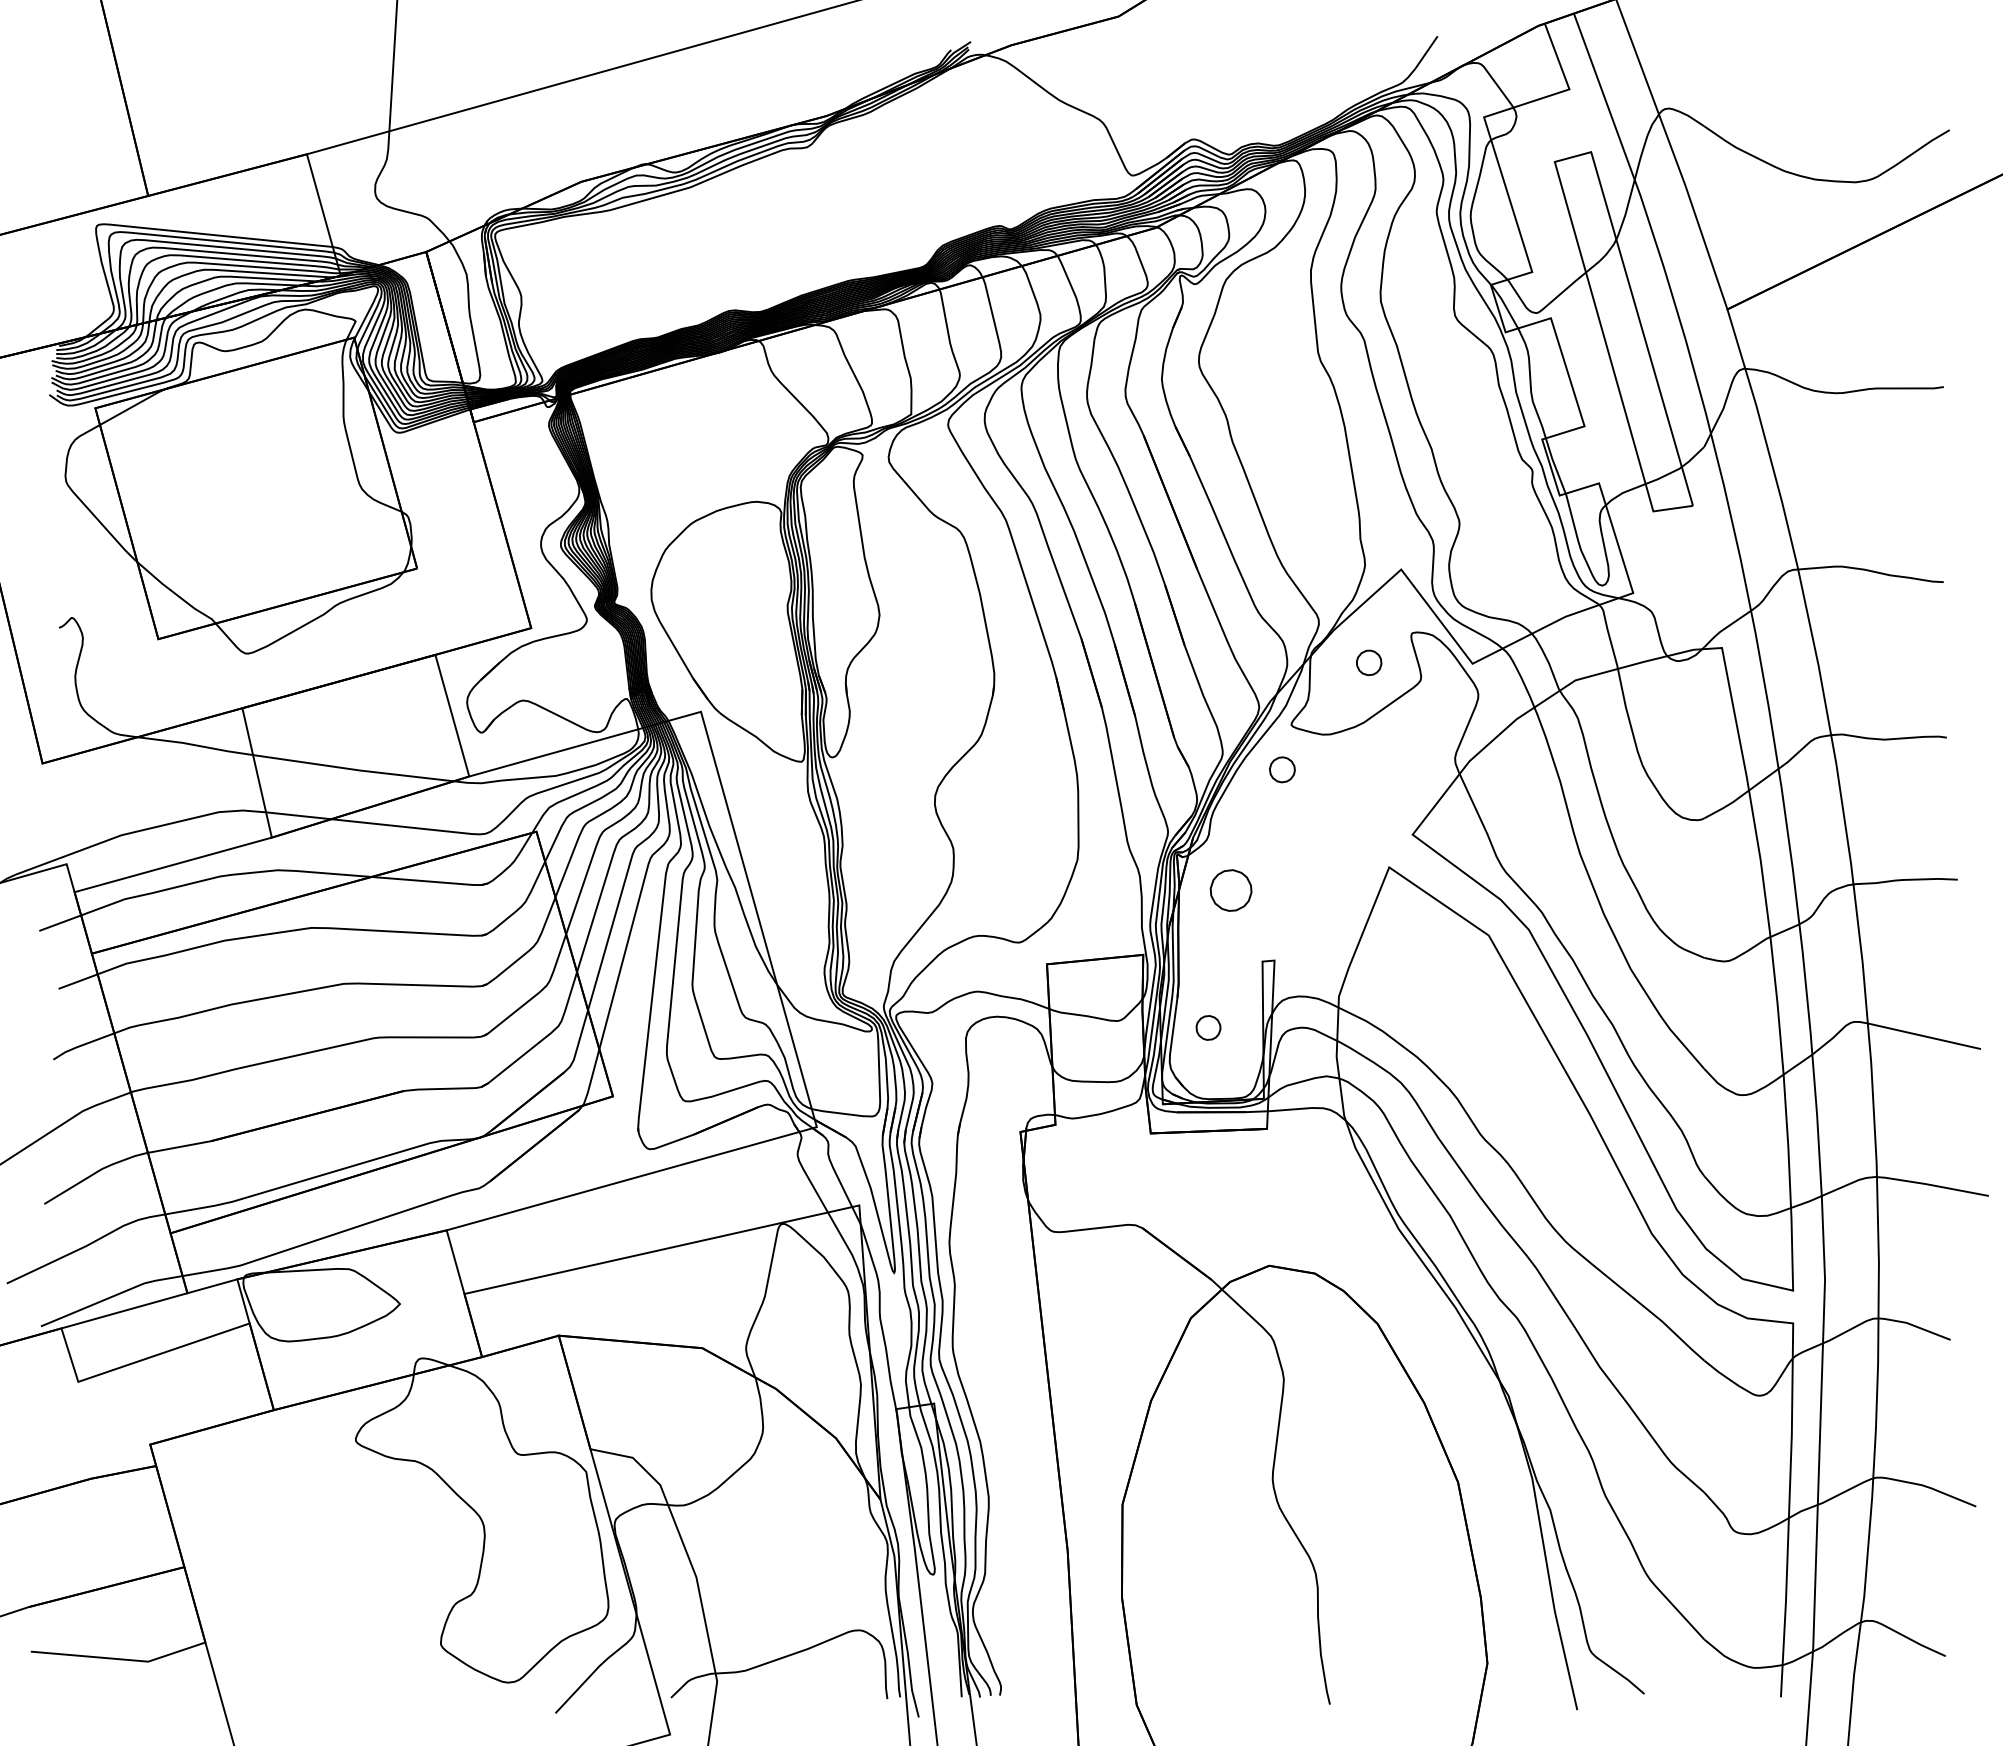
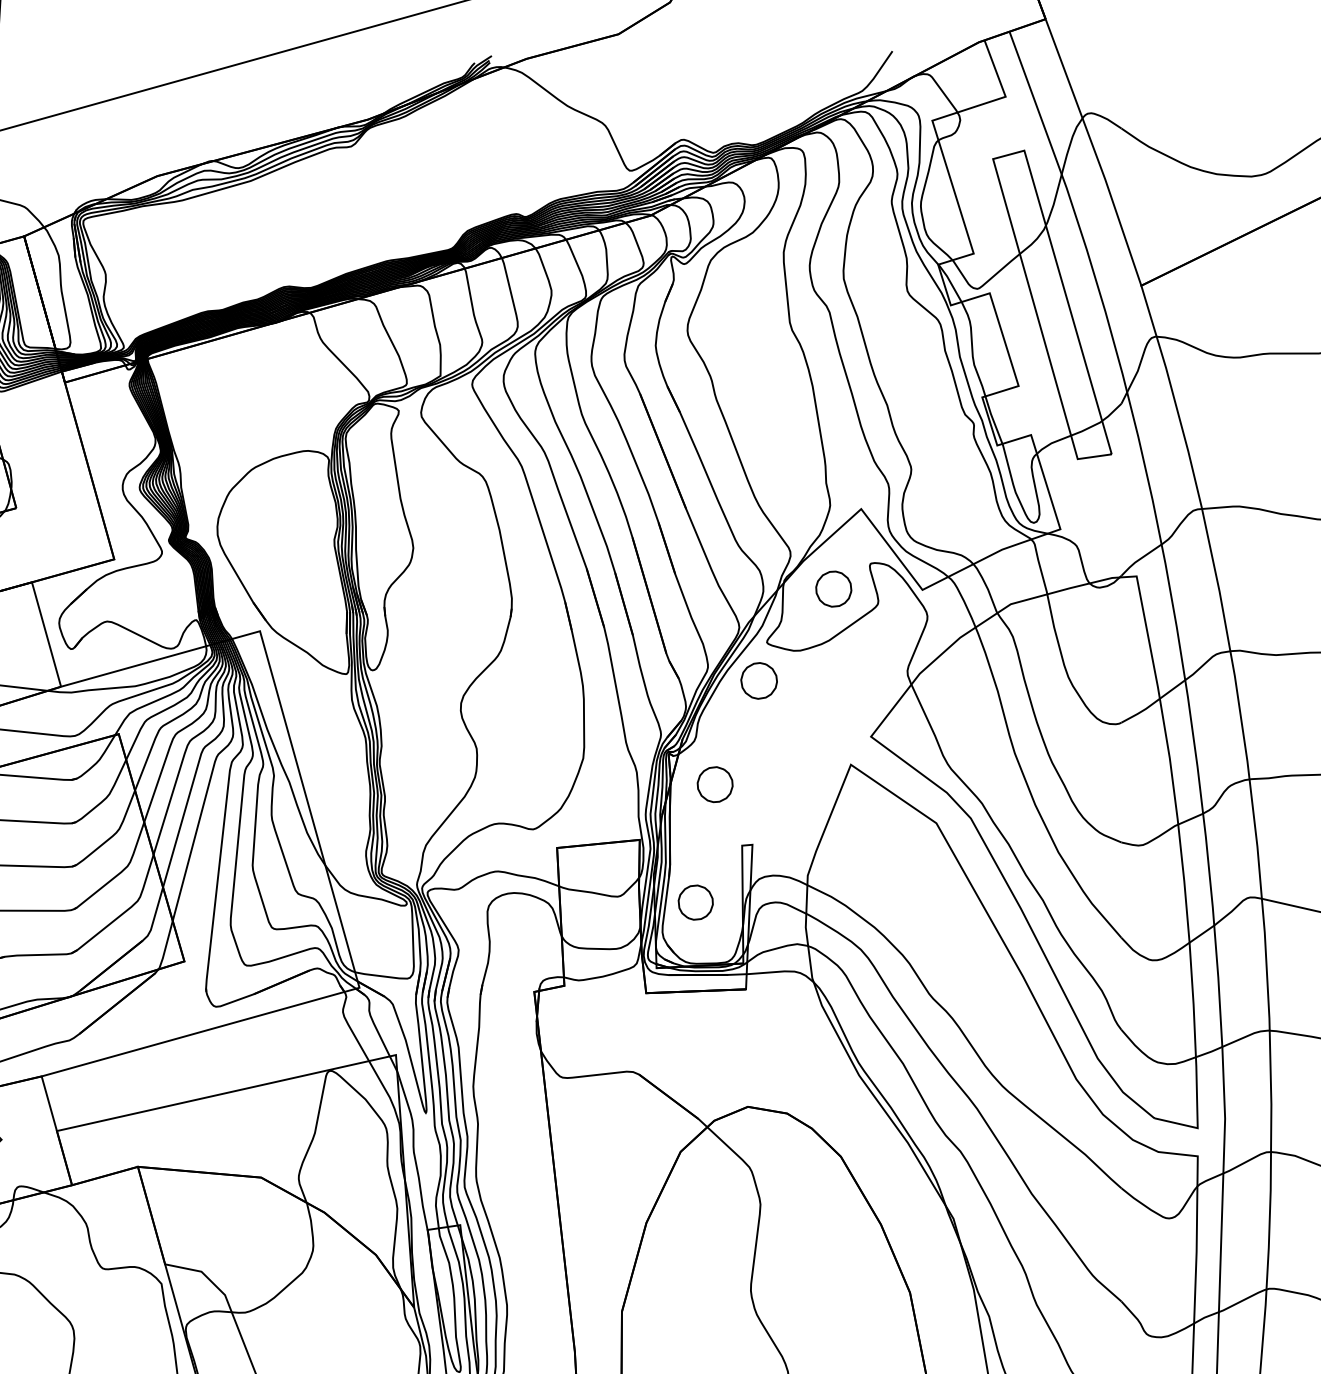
part: (1368, 662) -> (833, 588), size x1.67
part: (1282, 769) -> (759, 680), size x1.67
part: (1208, 1027) -> (695, 902), size x1.67

